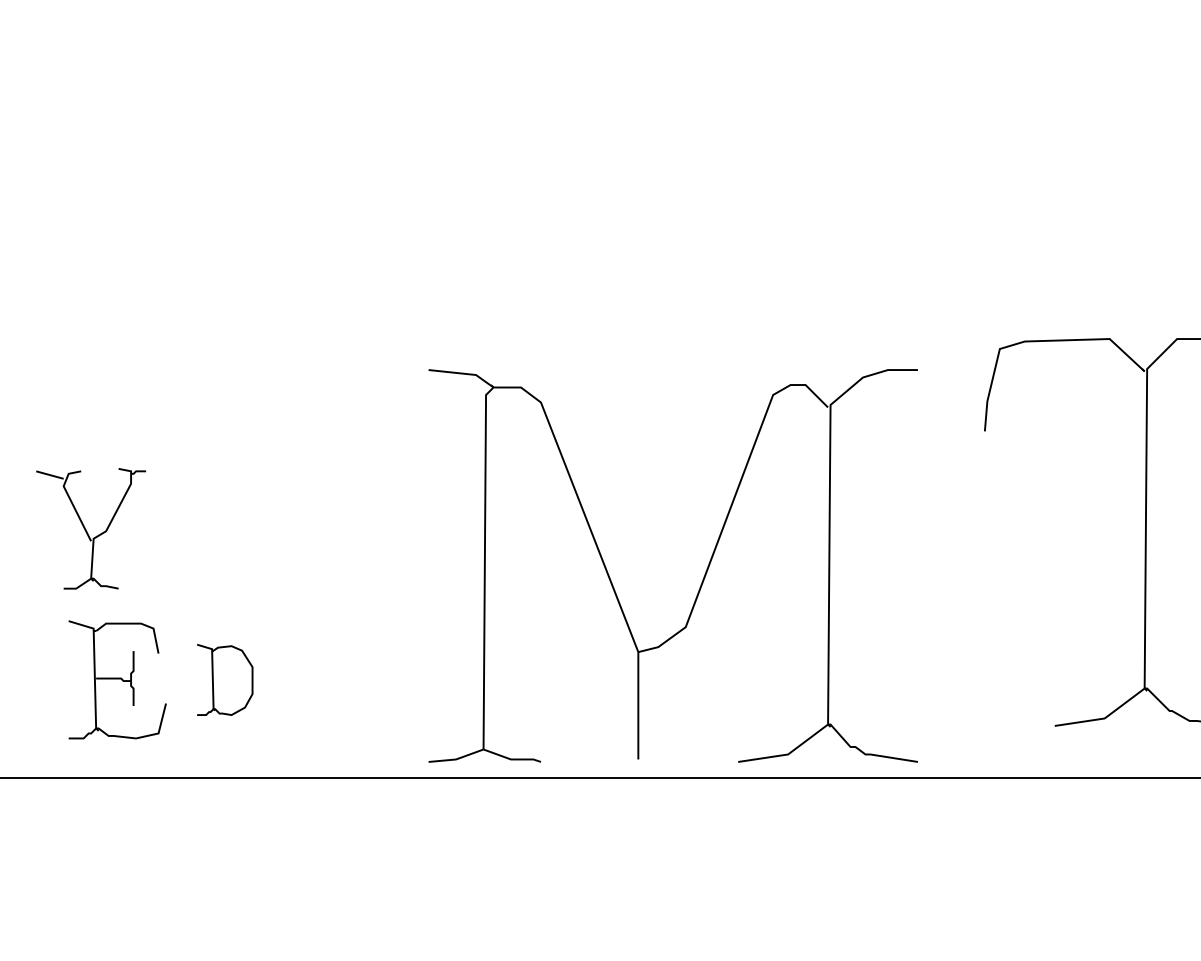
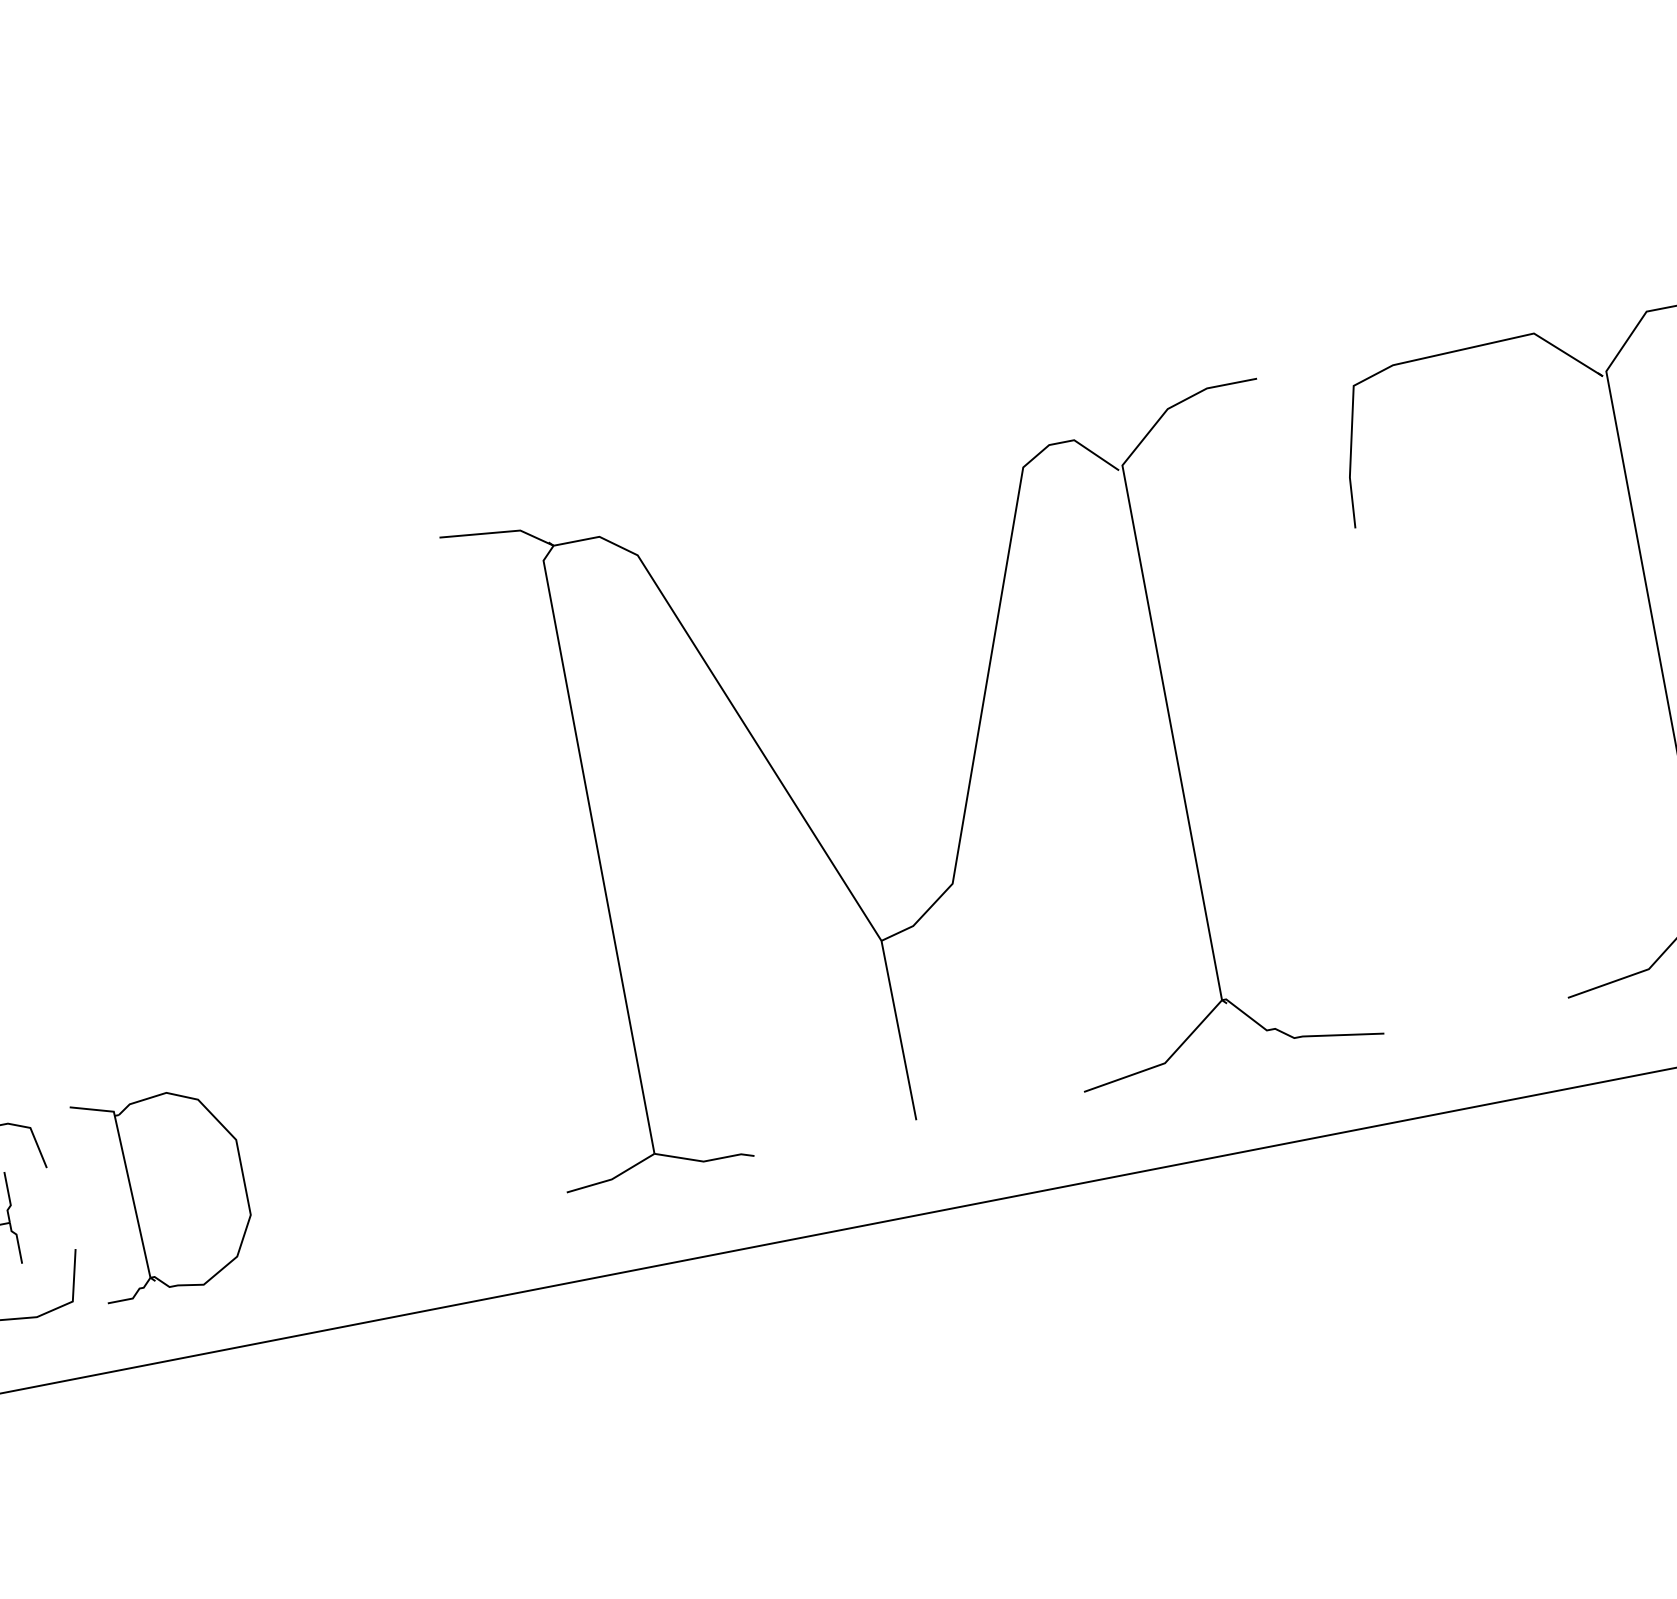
part: (703, 576) -> (965, 793), moved
part: (224, 679) -> (165, 1189), size x1.67

